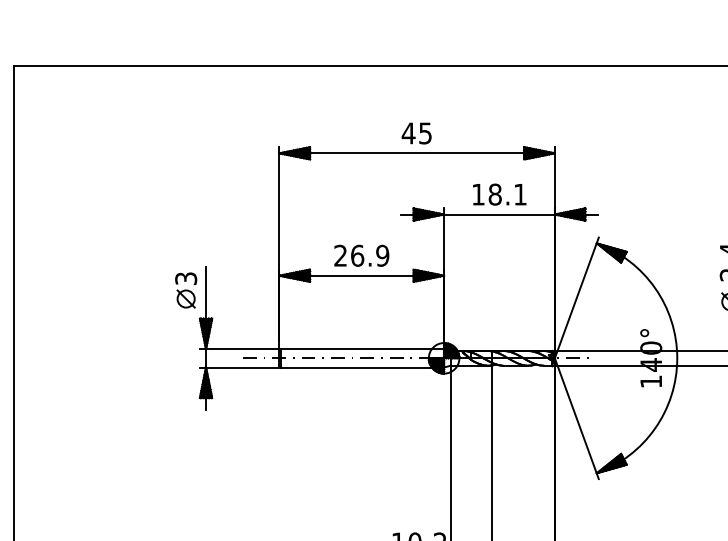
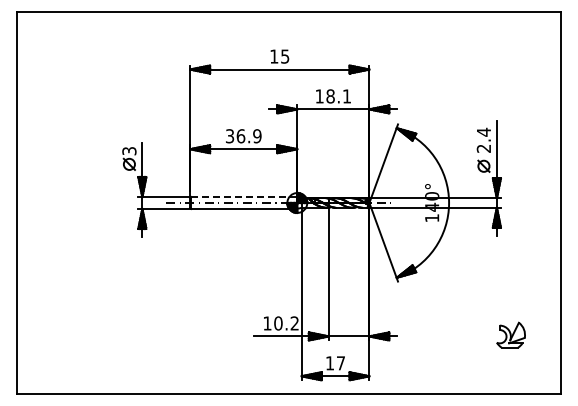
text: (407, 133) -> (273, 56), 45 -> 15
text: (341, 256) -> (230, 136), 26.9 -> 36.9
line: (362, 349) -> (244, 197), solid -> dashed

